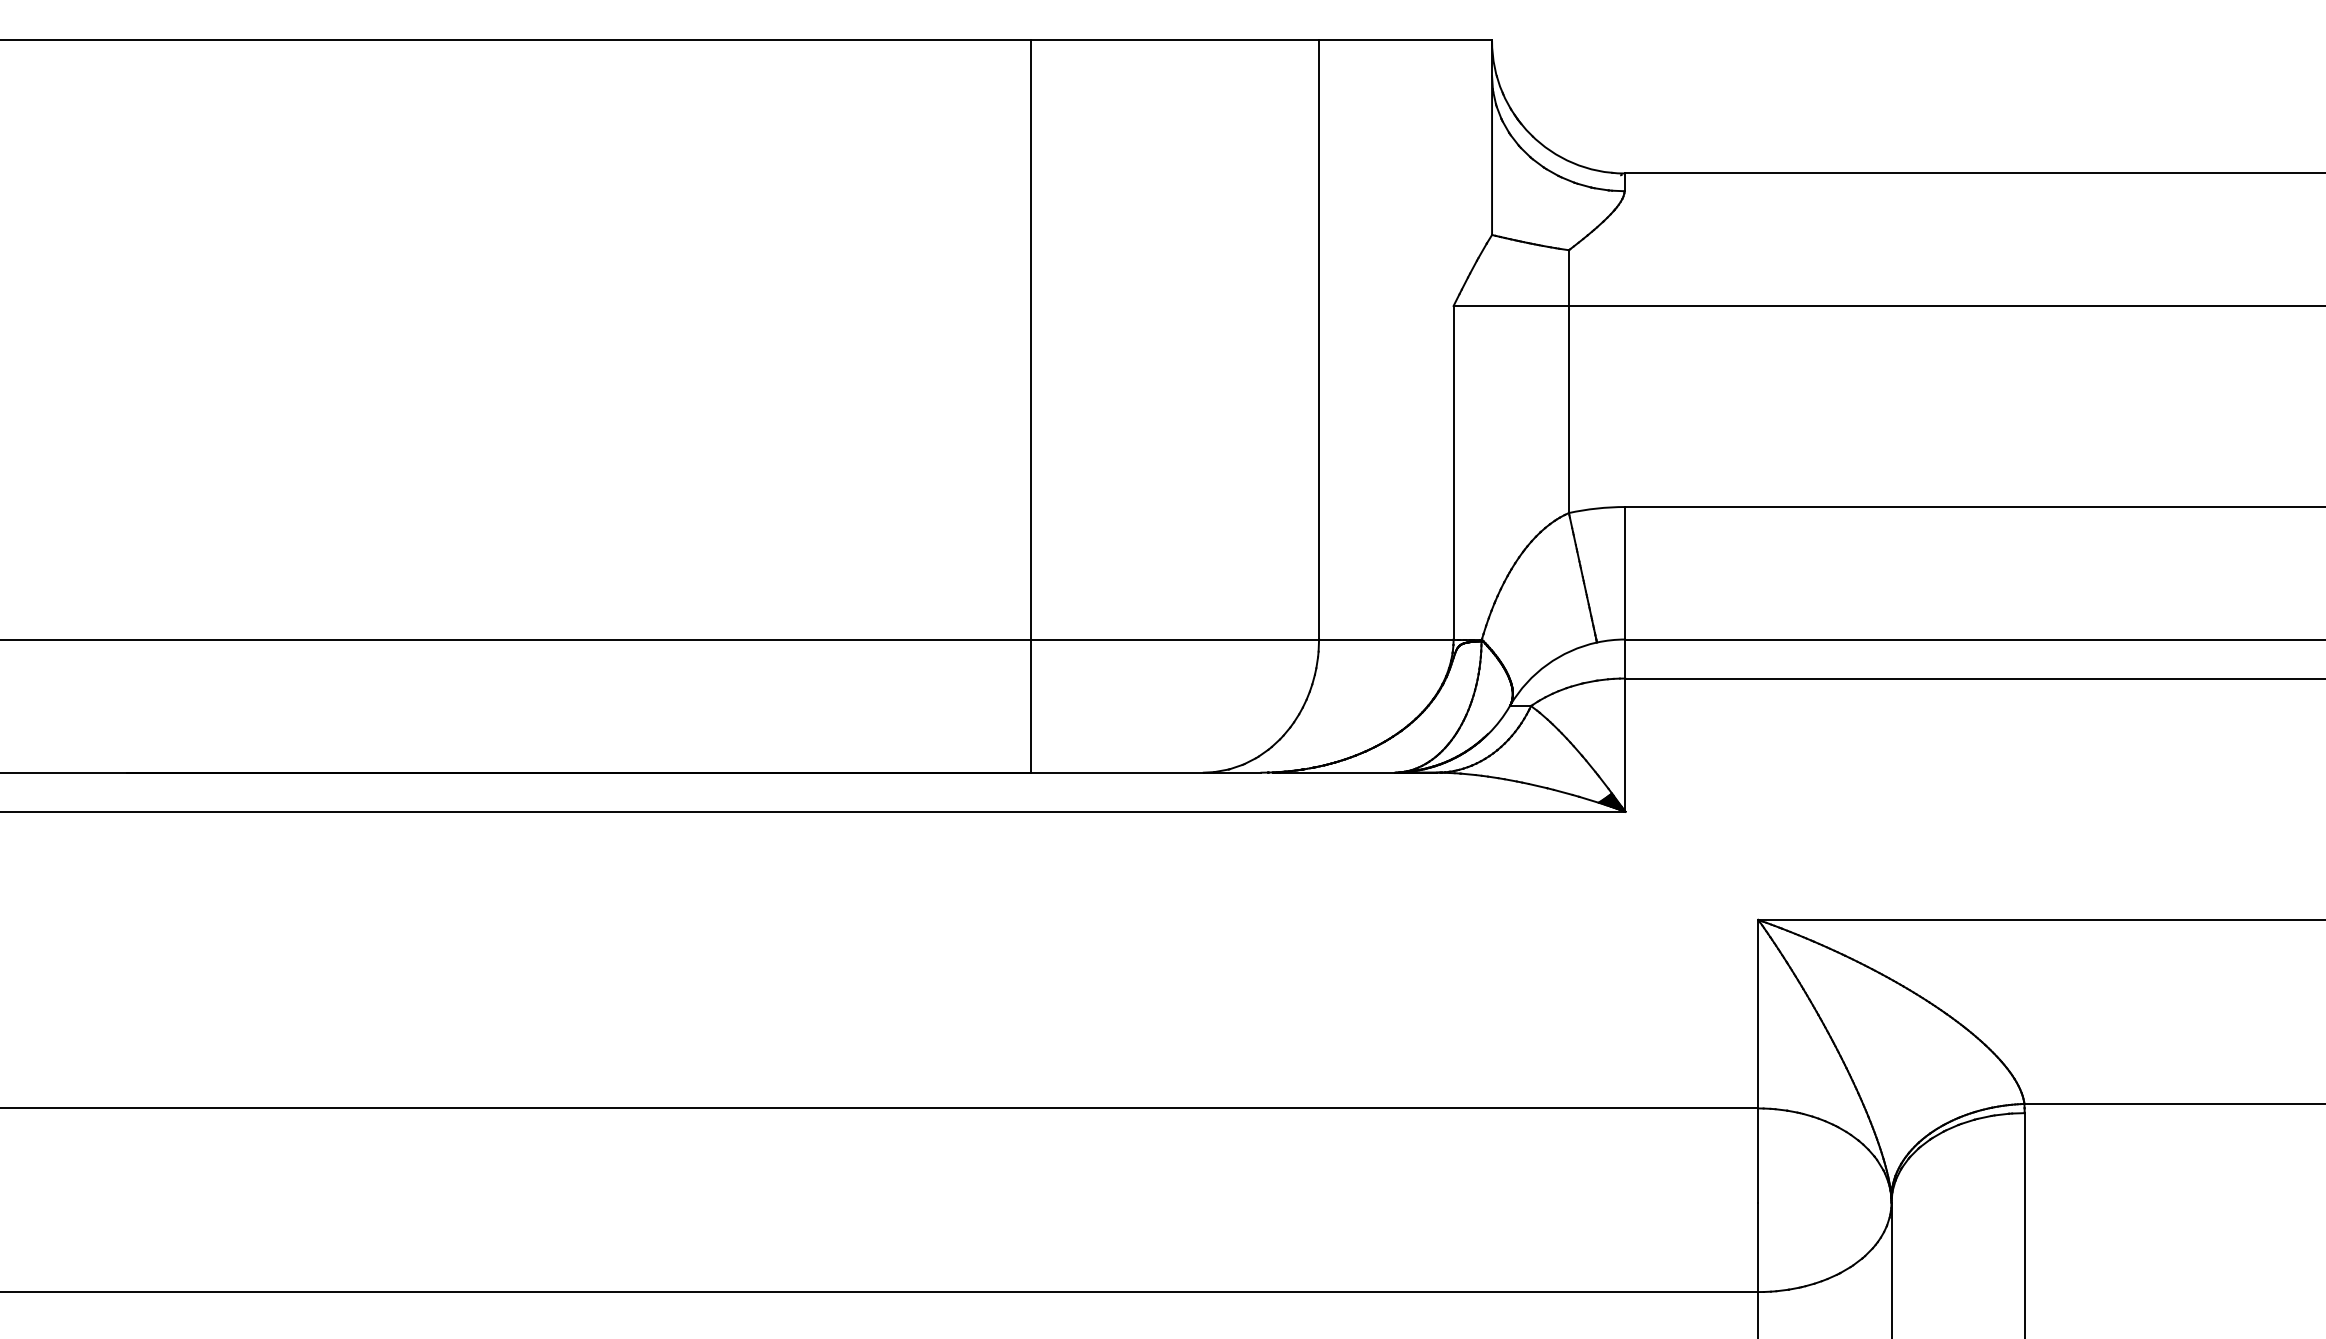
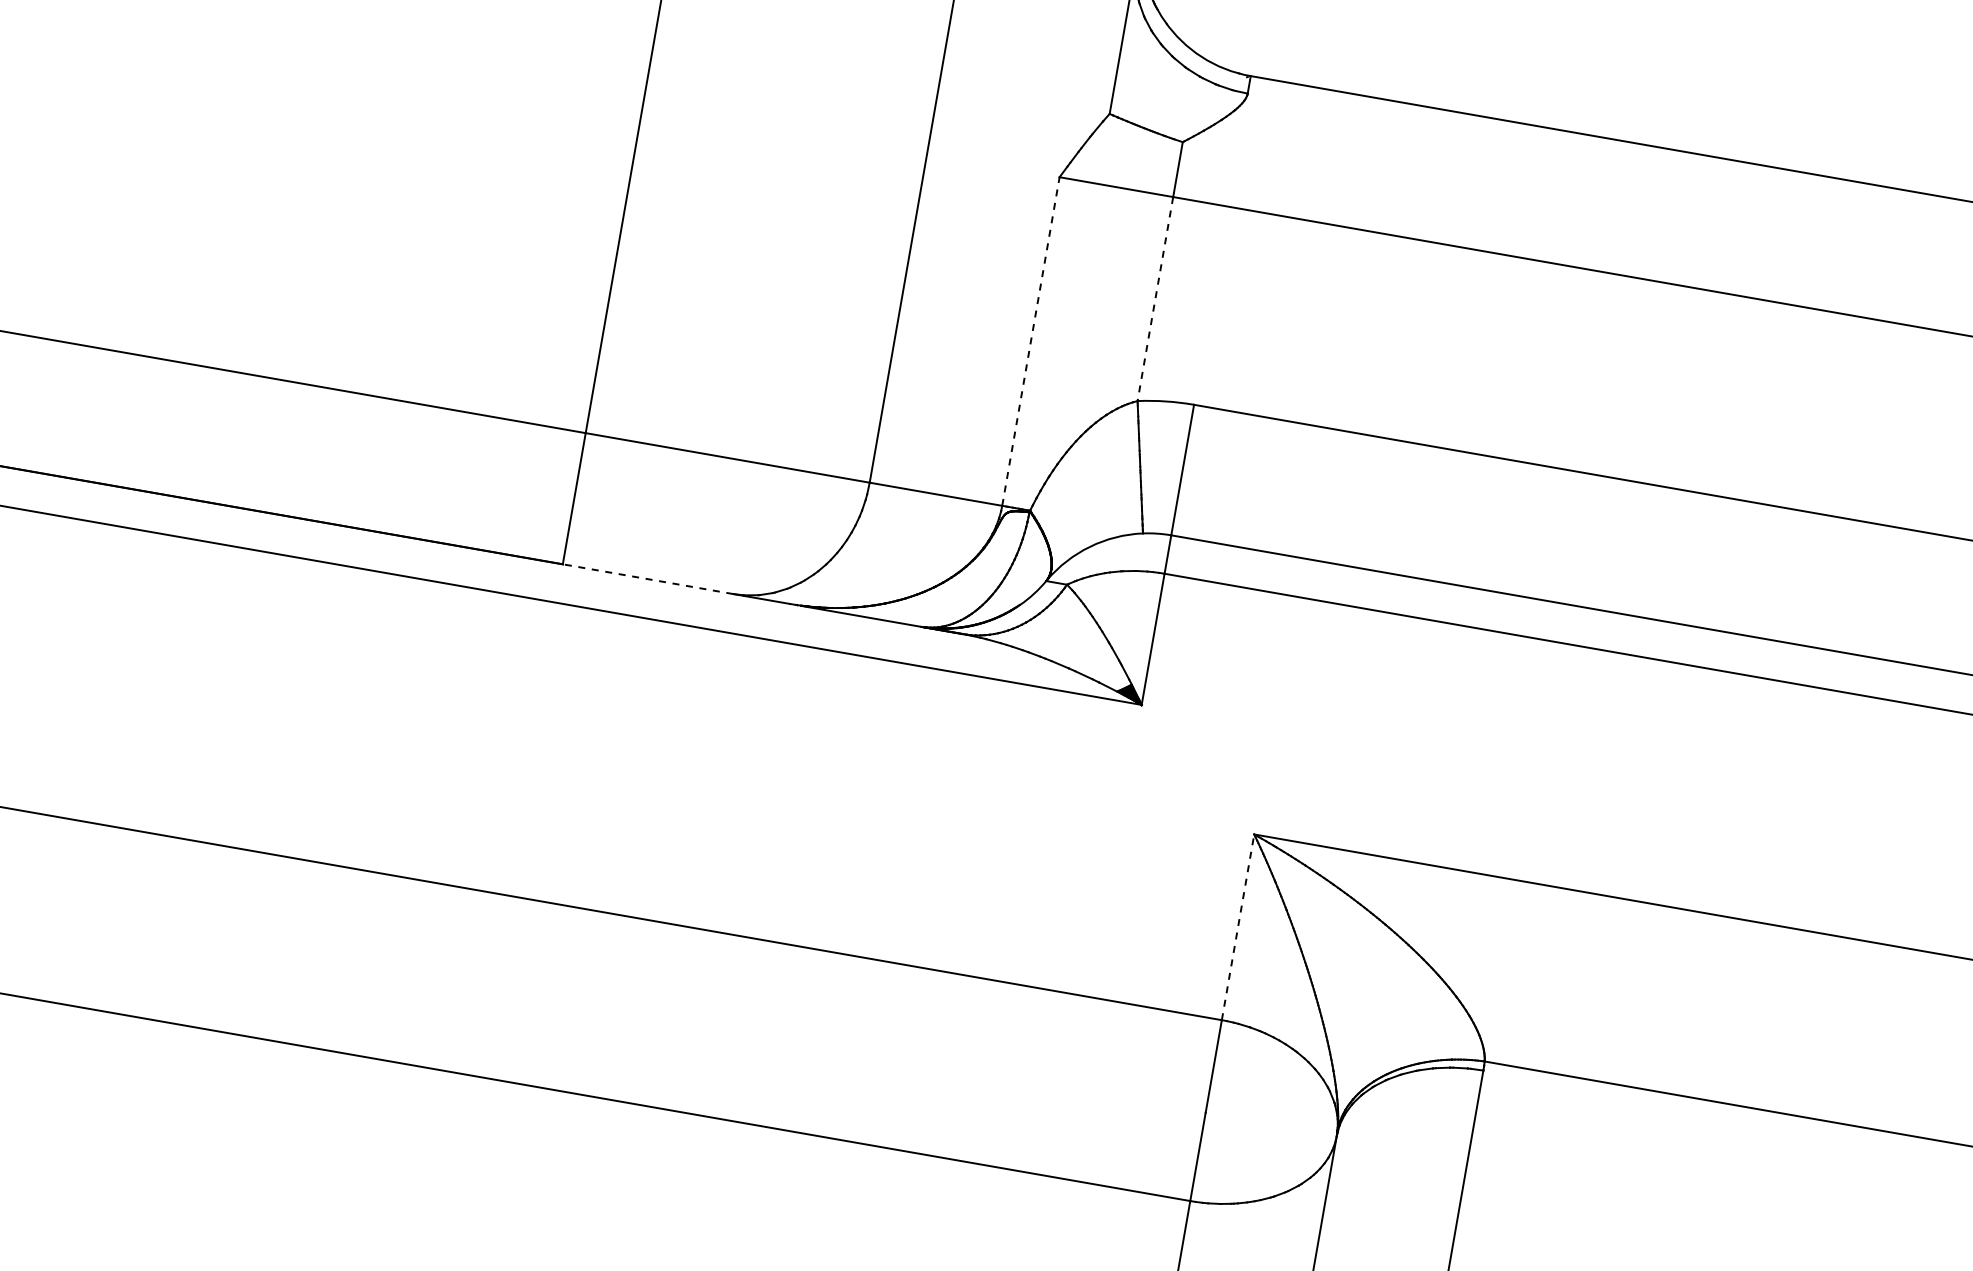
line: (1568, 409) -> (1154, 298), solid -> dashed
line: (1453, 472) -> (1030, 341), solid -> dashed
line: (1116, 772) -> (647, 578), solid -> dashed
line: (1758, 1013) -> (1238, 926), solid -> dashed

